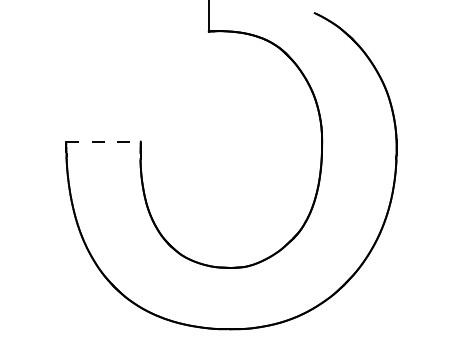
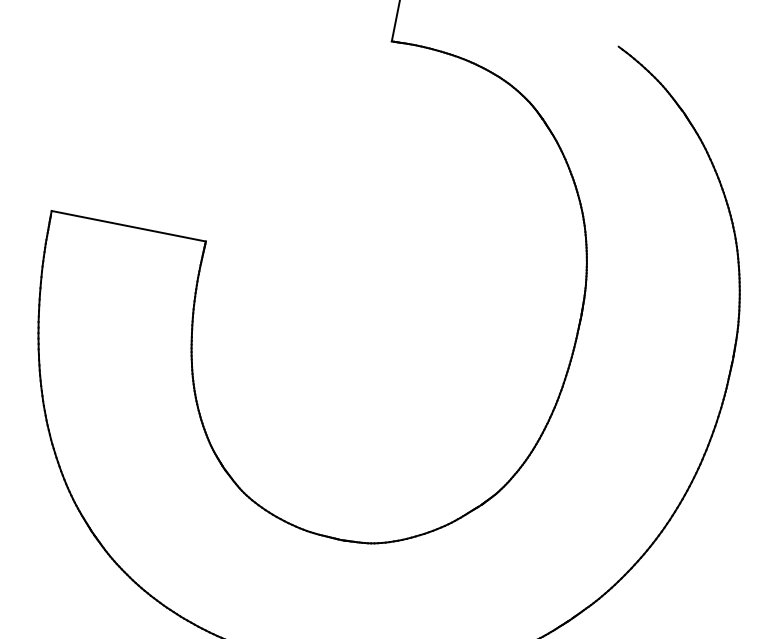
line: (104, 141) -> (130, 226), dashed -> solid

